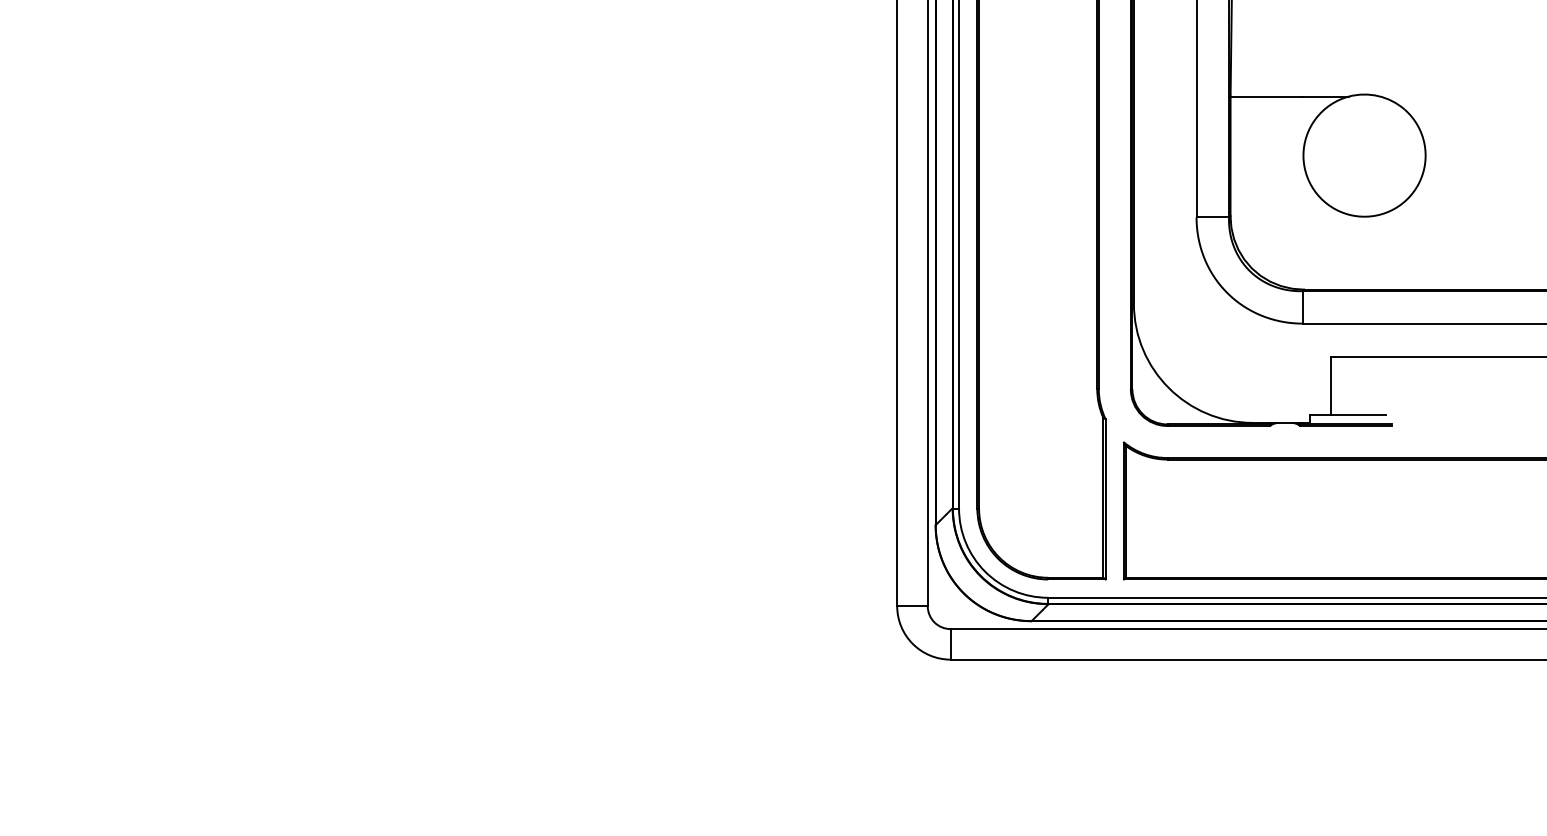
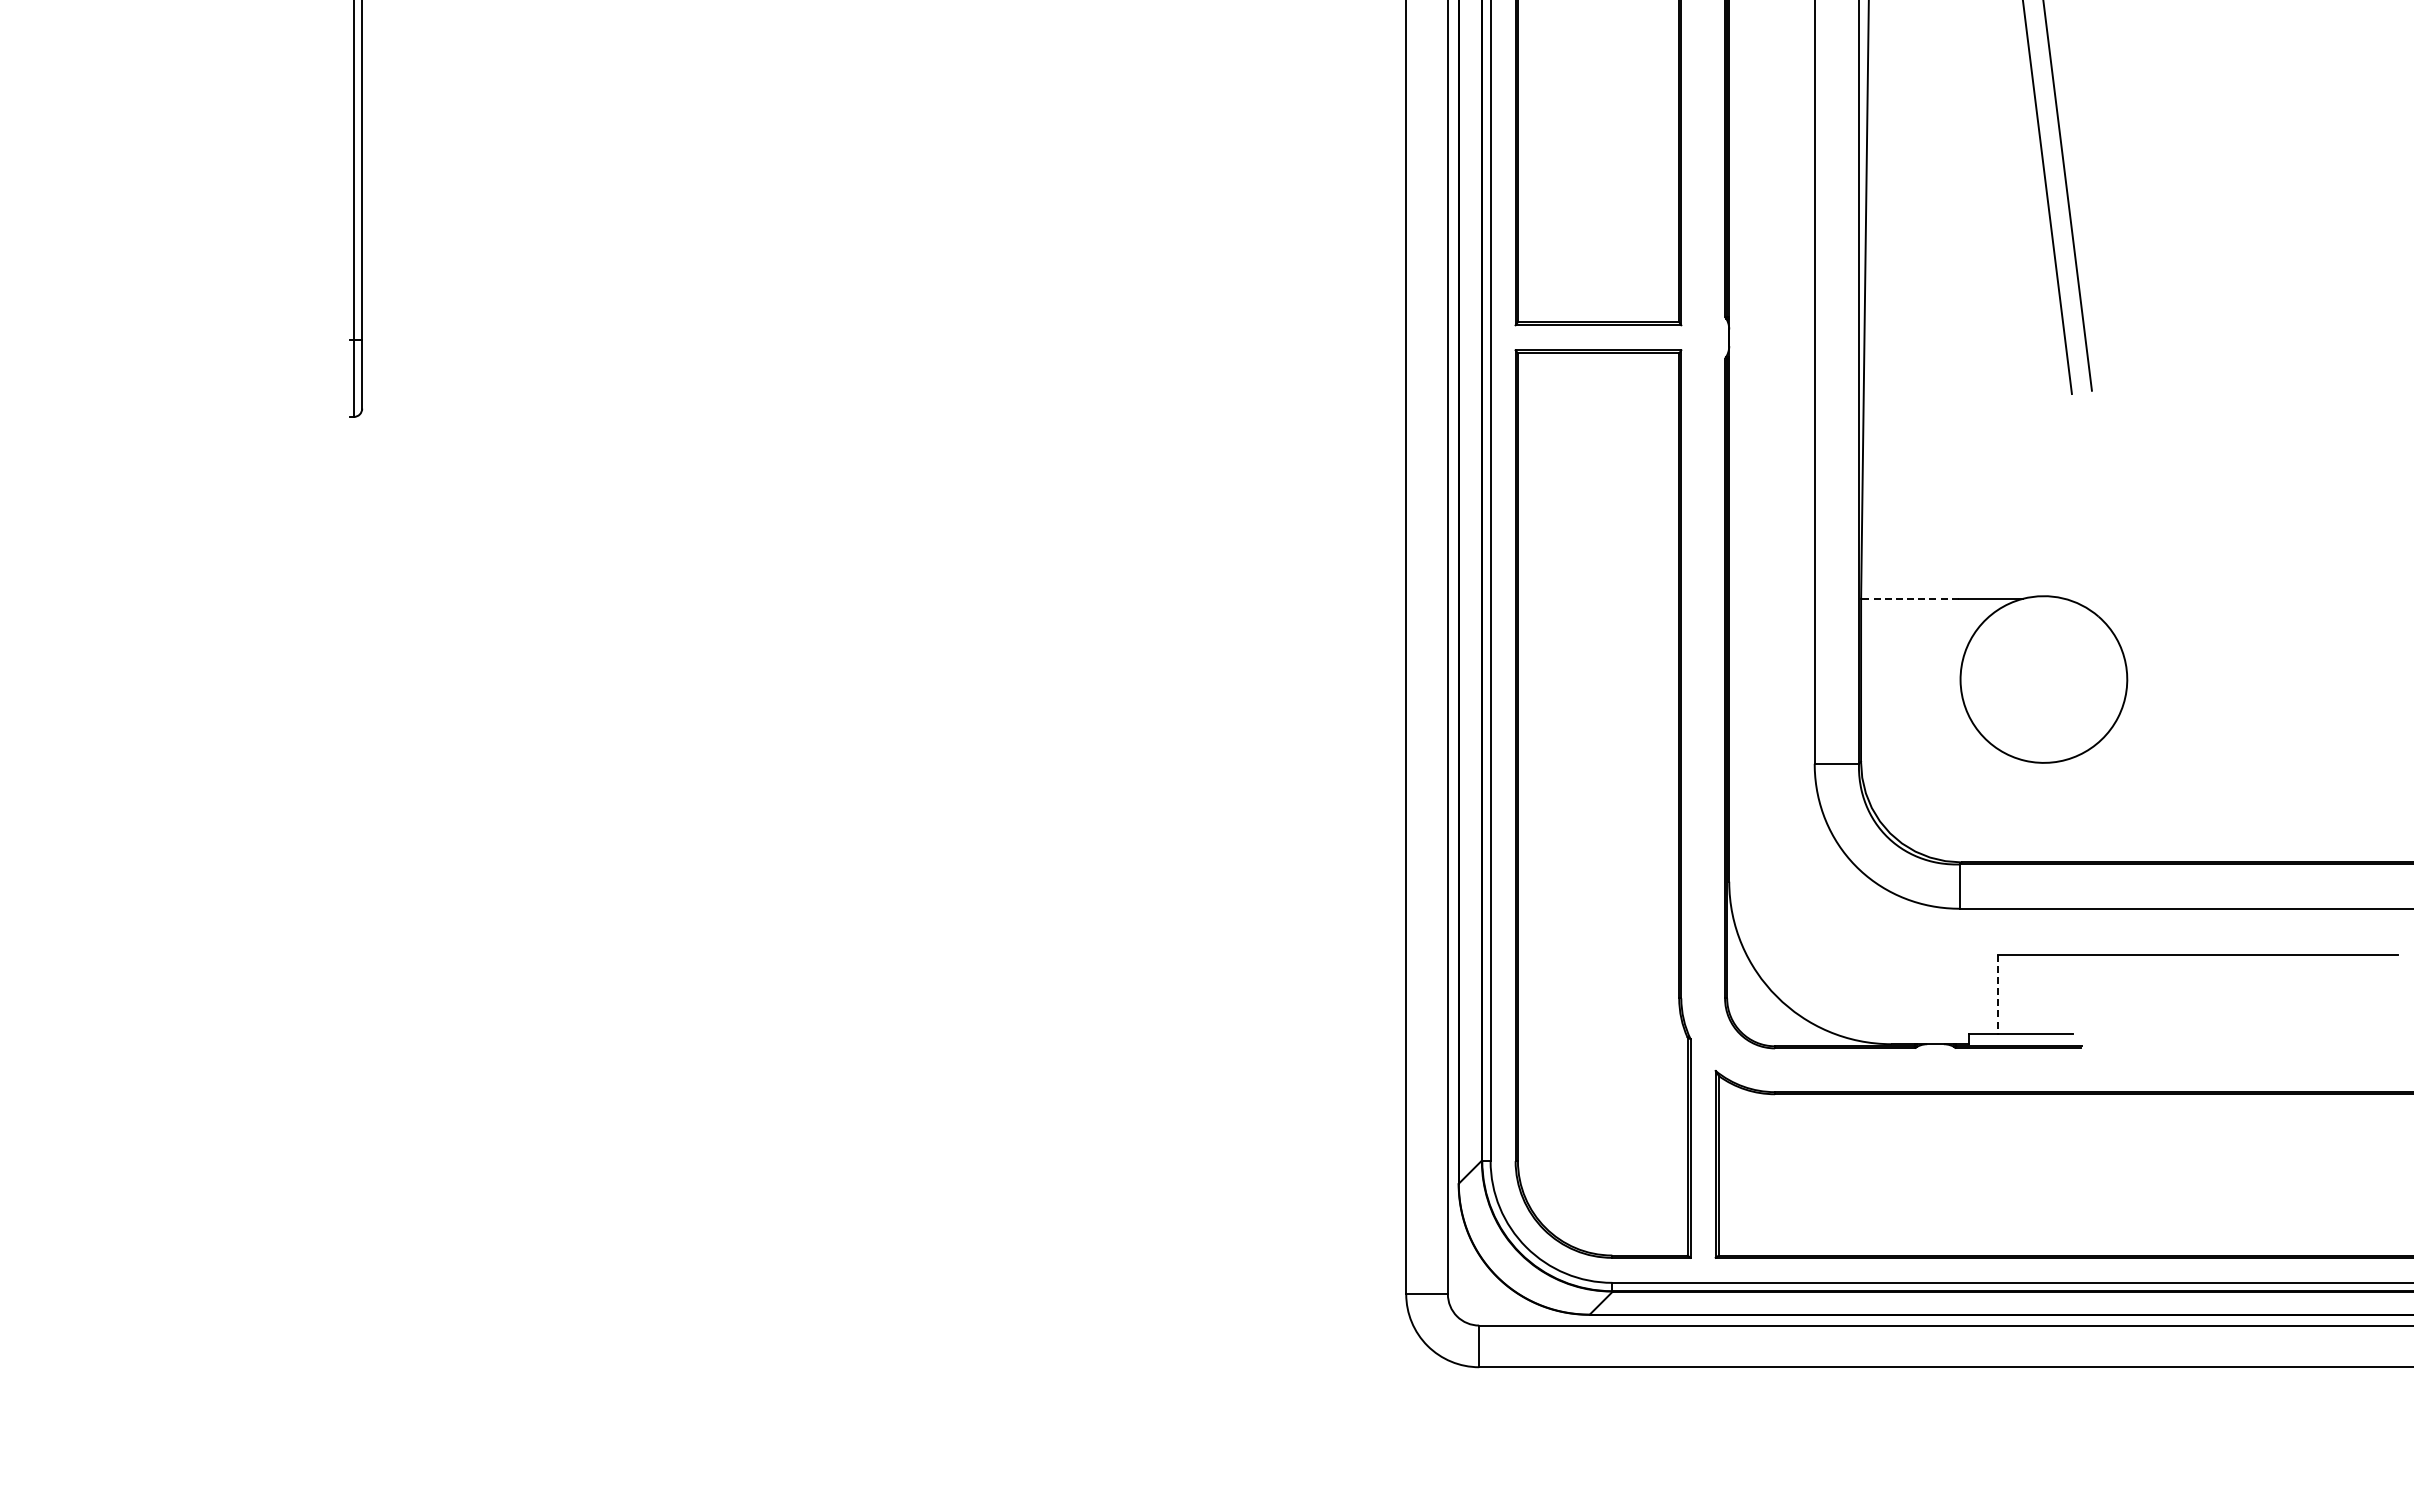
line: (1266, 96) -> (1910, 598), solid -> dashed
line: (1331, 386) -> (1998, 994), solid -> dashed

